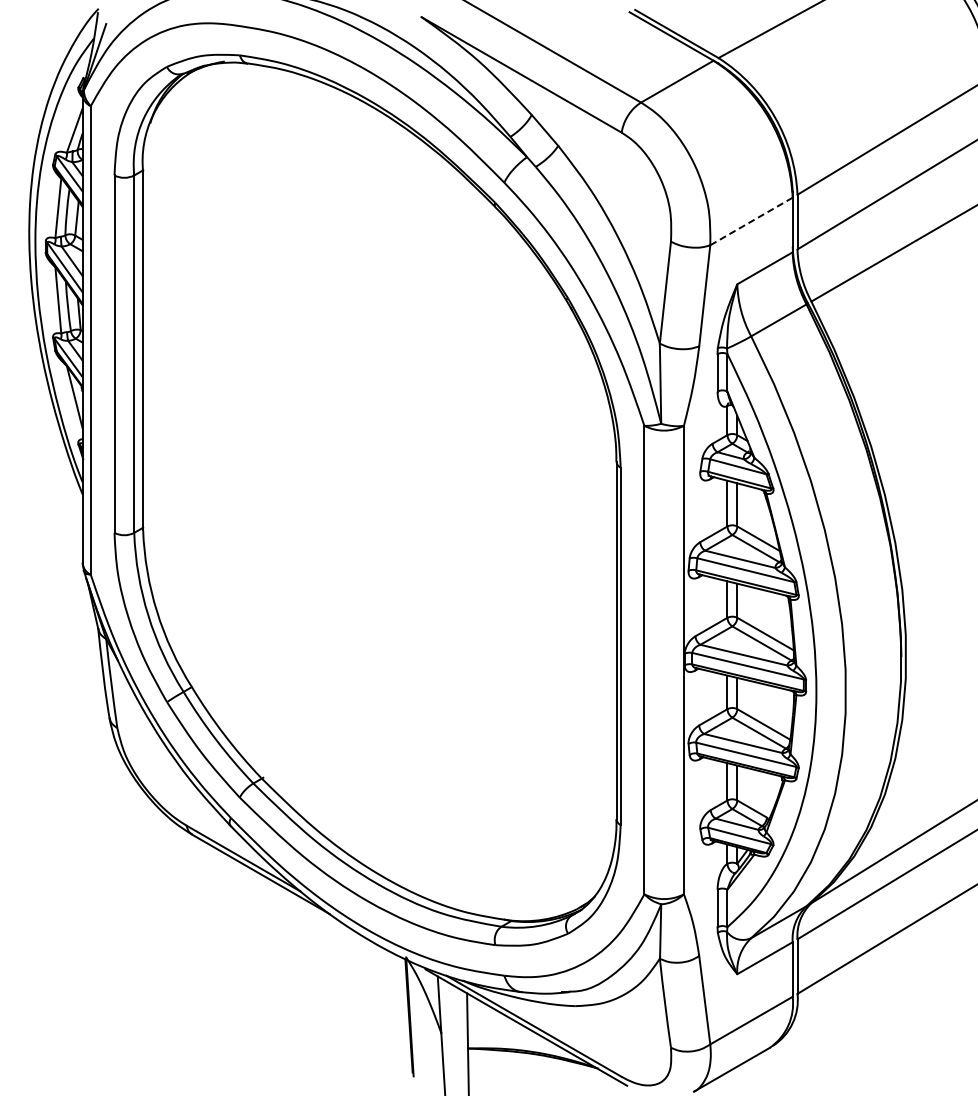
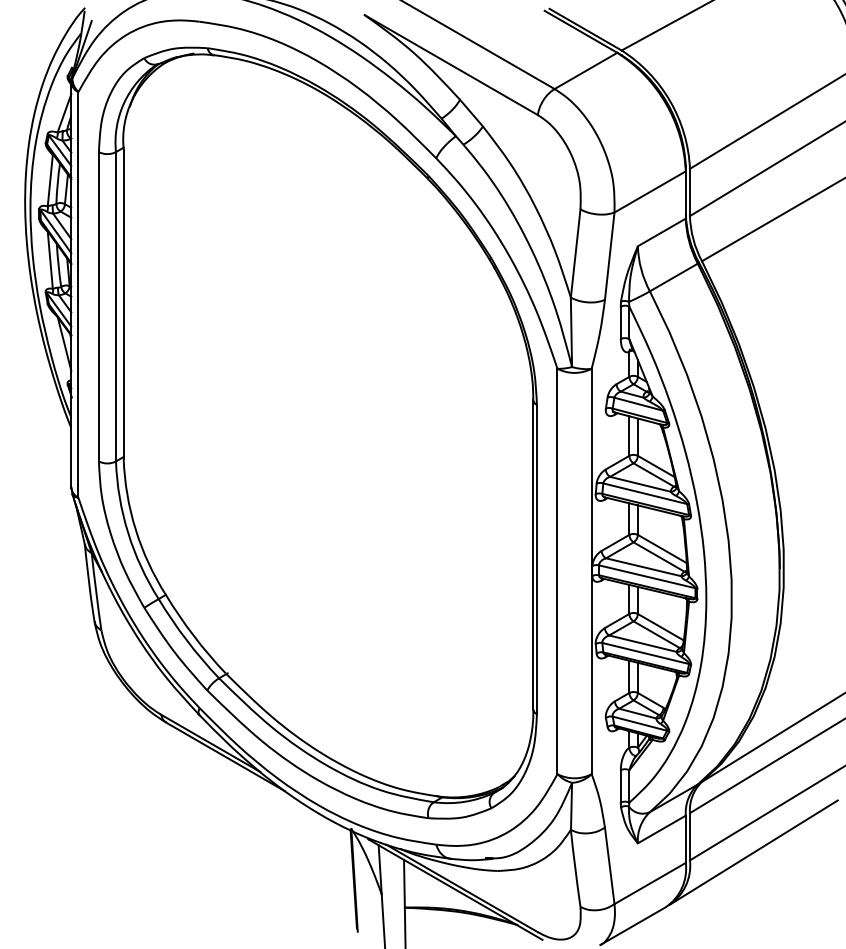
line: (751, 221) -> (650, 191), dashed -> solid
line: (871, 984) -> (754, 852), added

